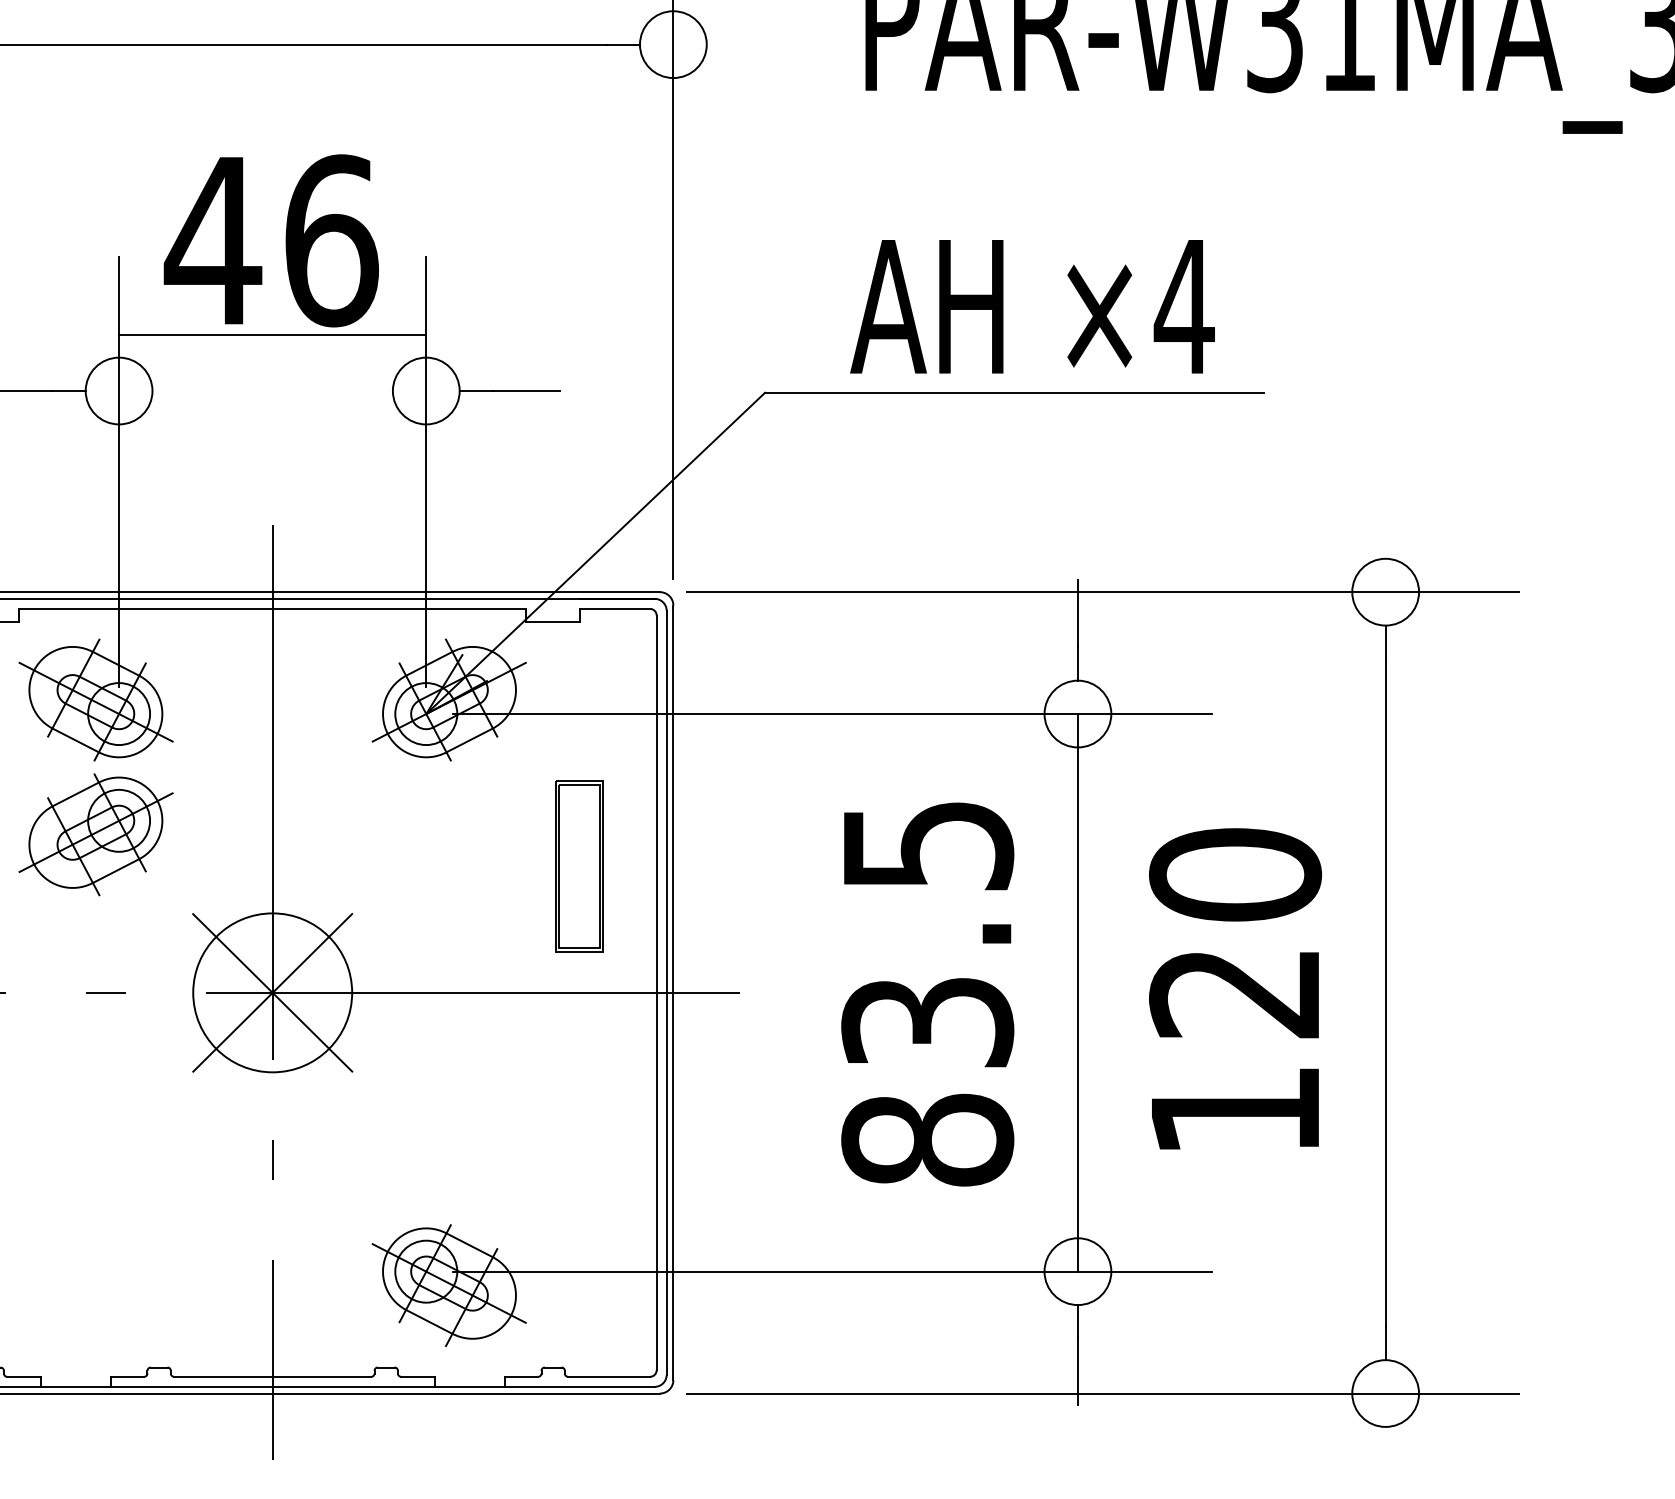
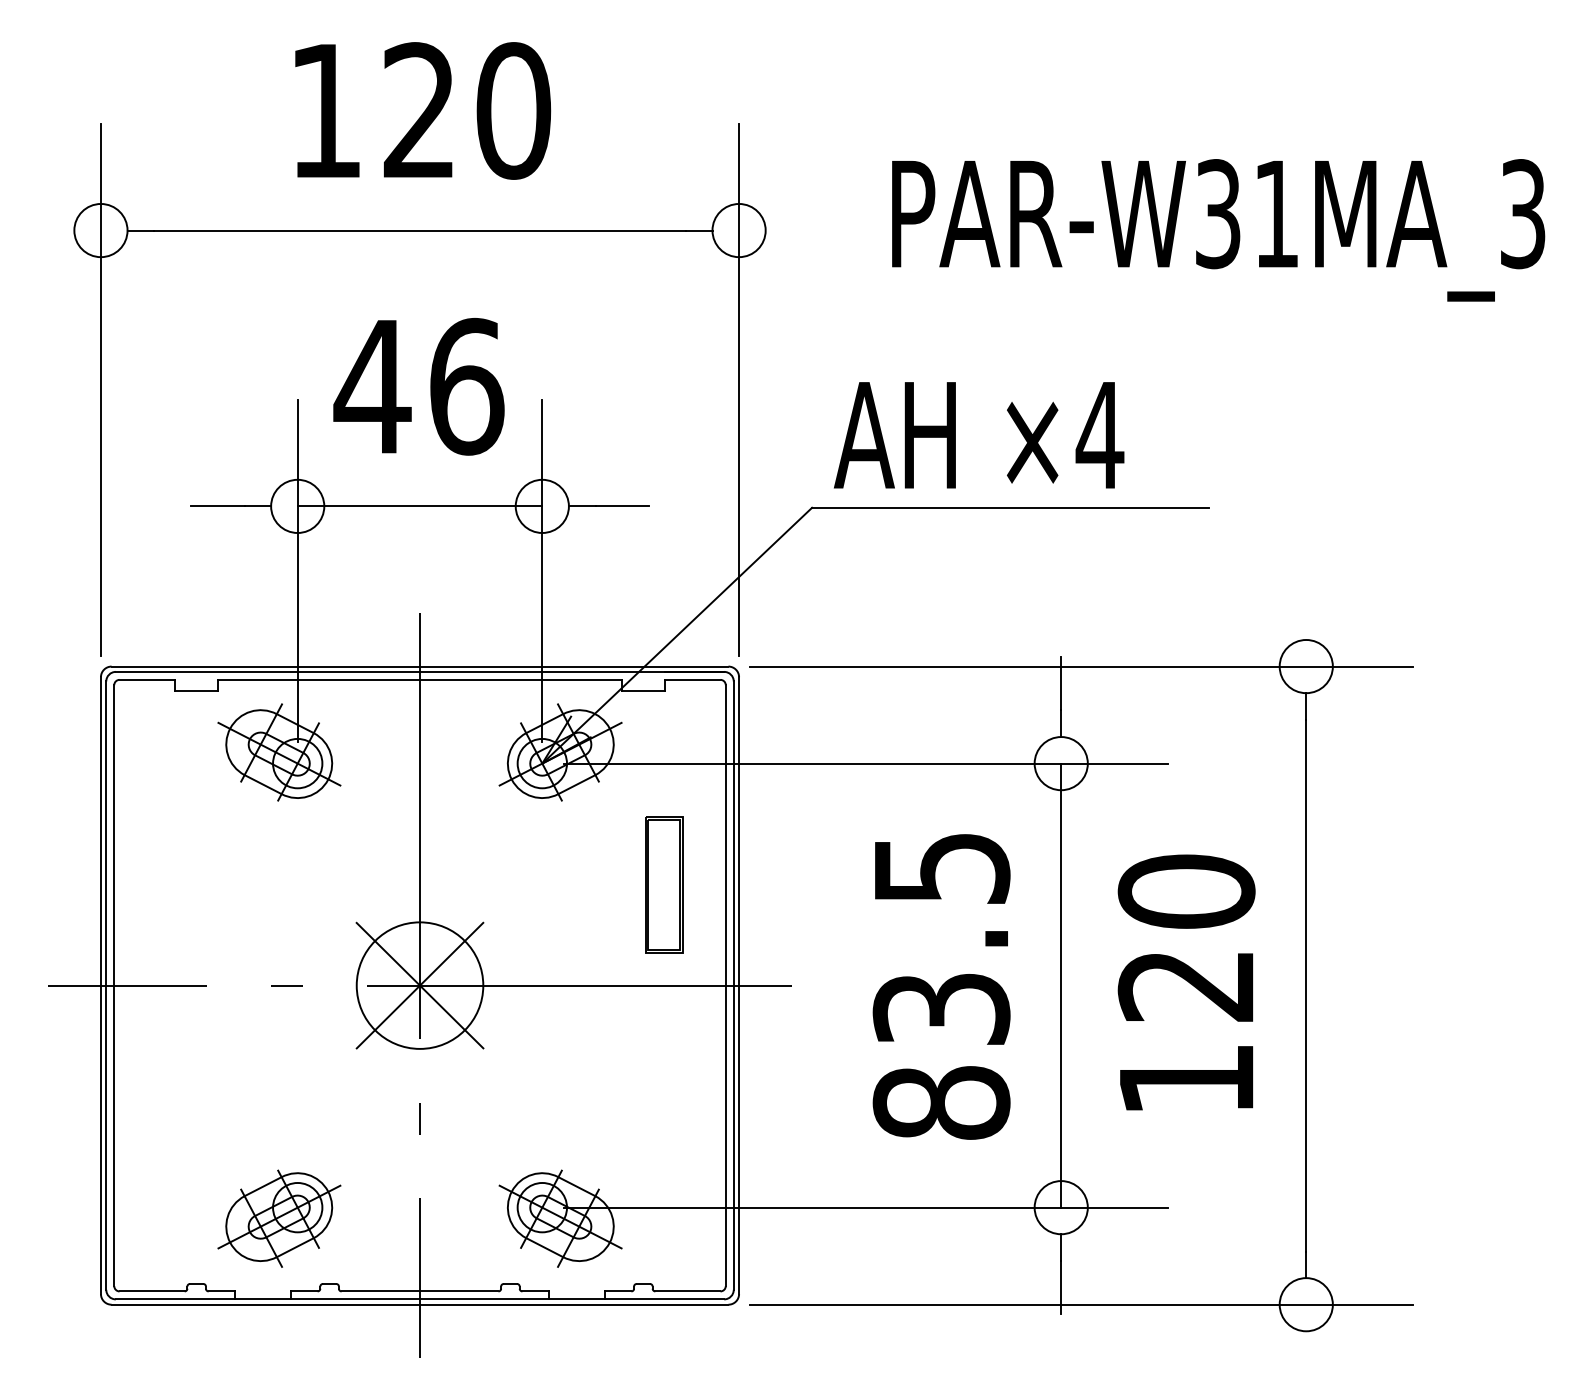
text: (1033, 307) -> (979, 435), moved
line: (272, 334) -> (419, 506), moved
part: (96, 834) -> (279, 1218), moved

